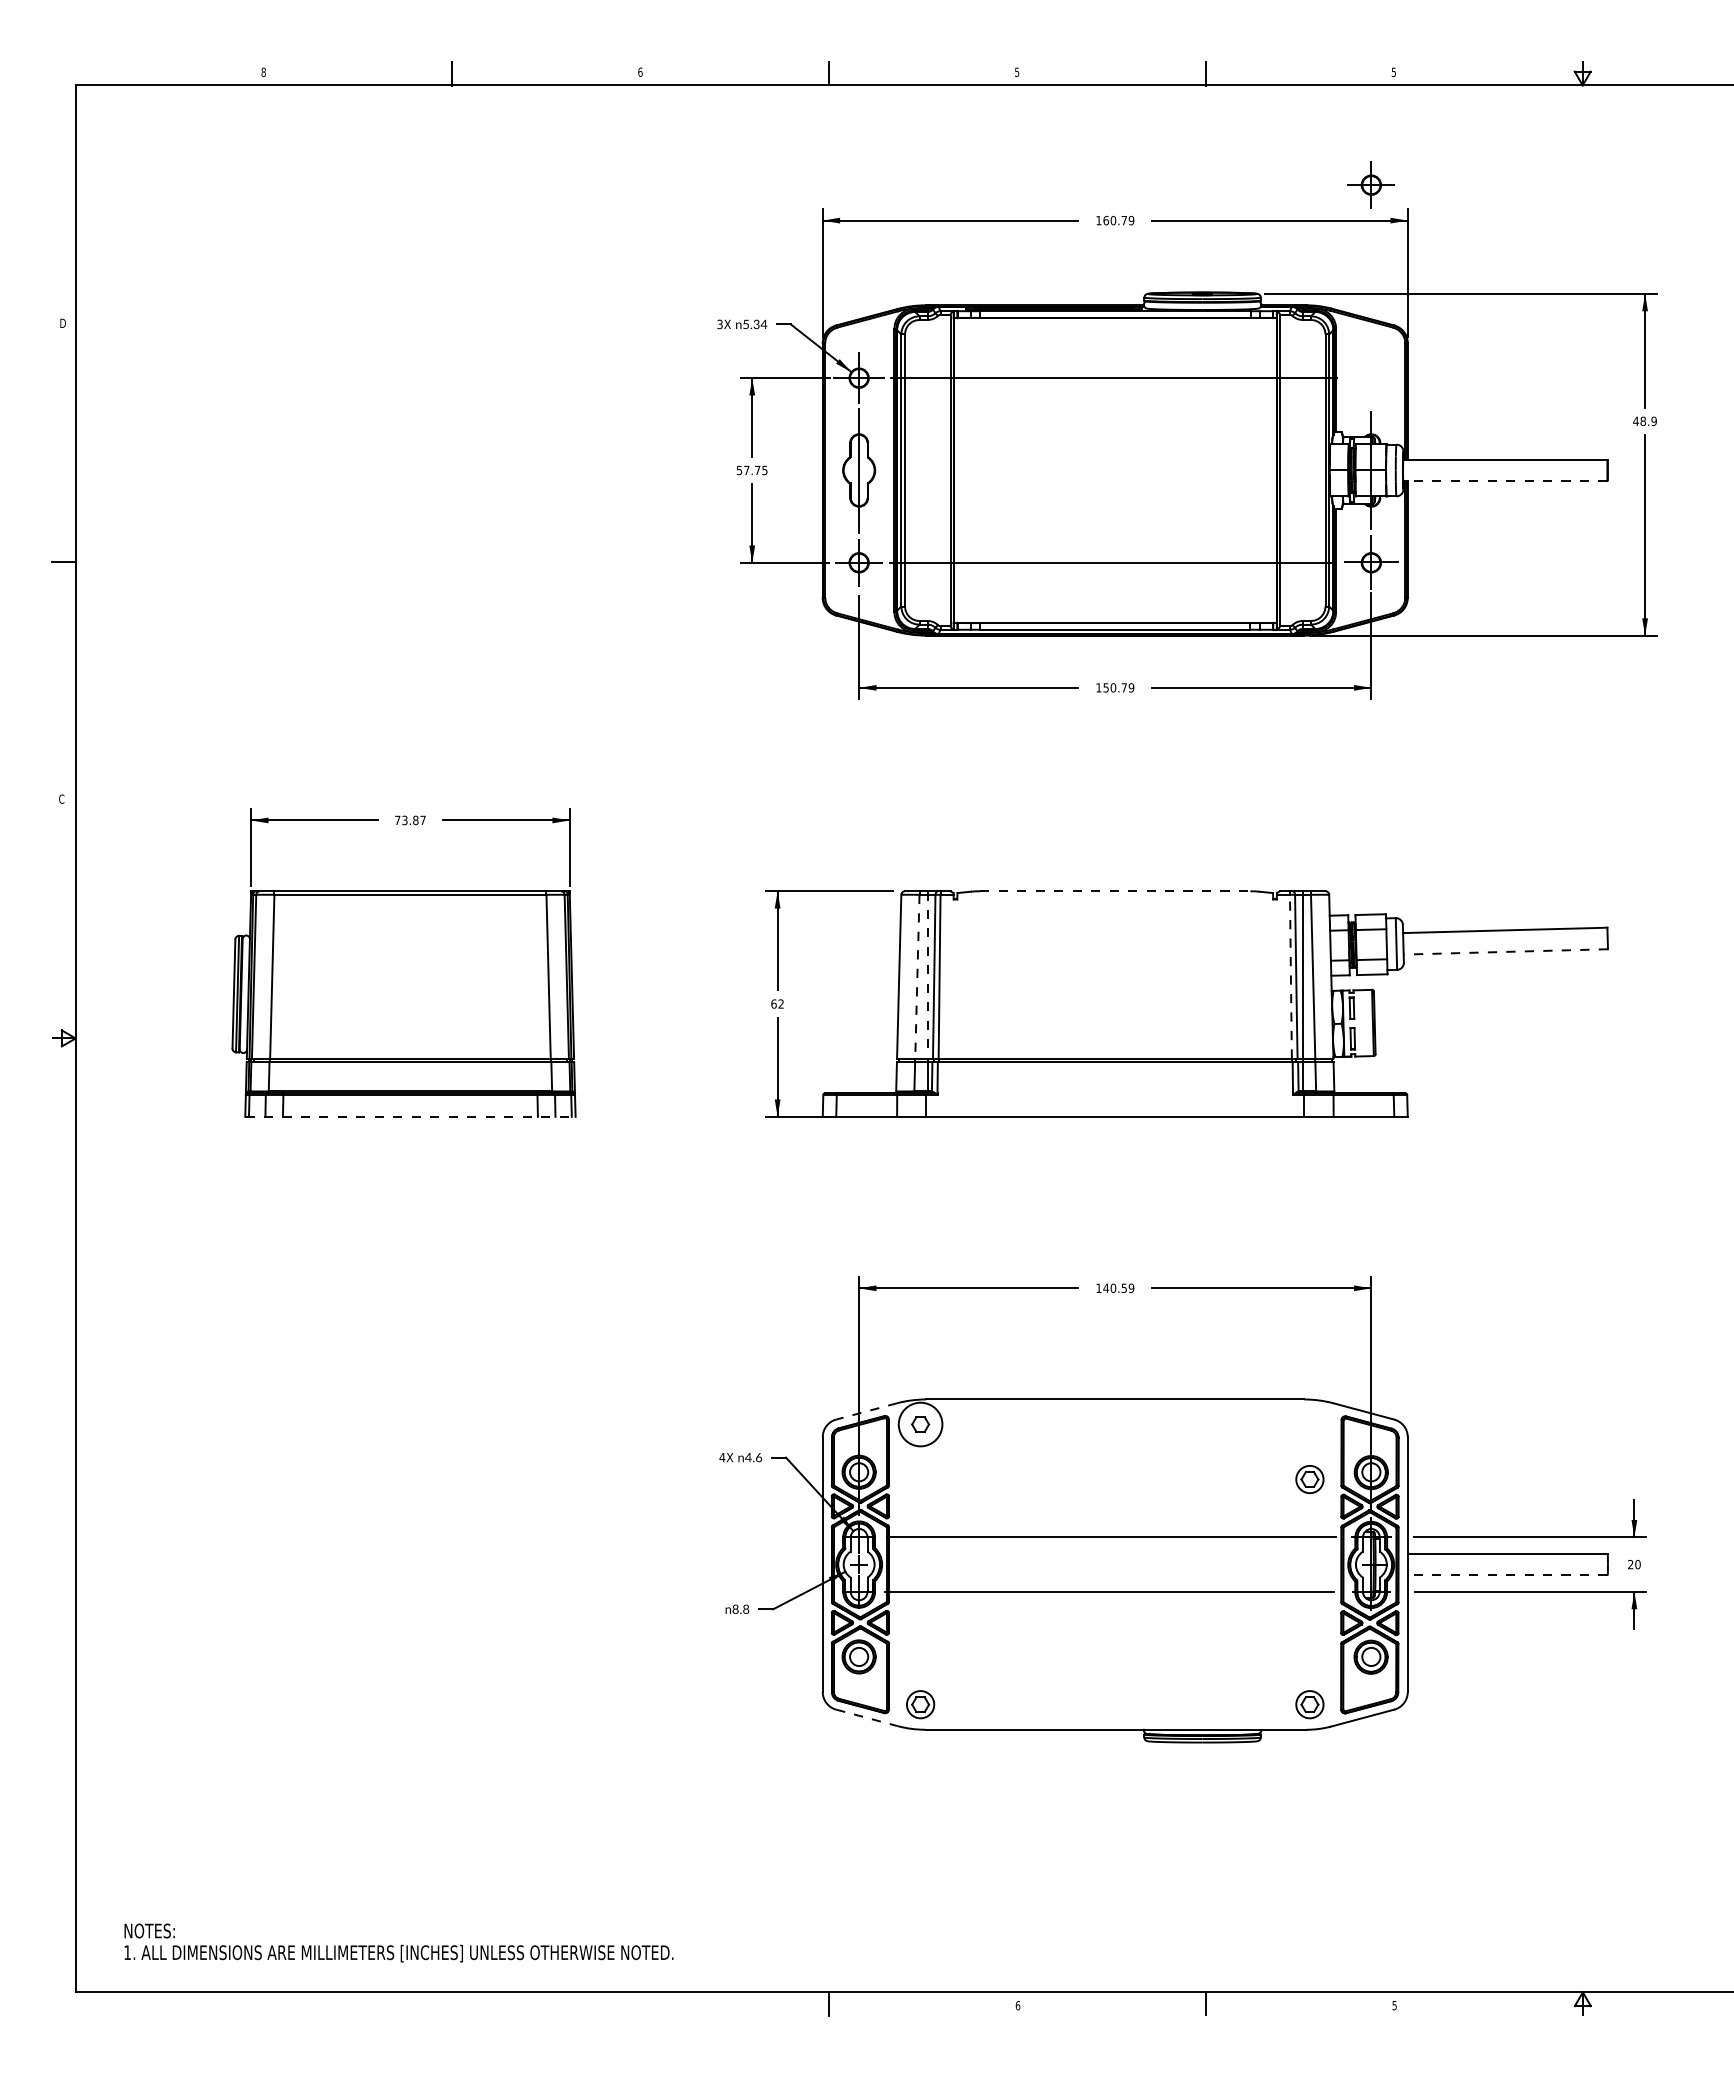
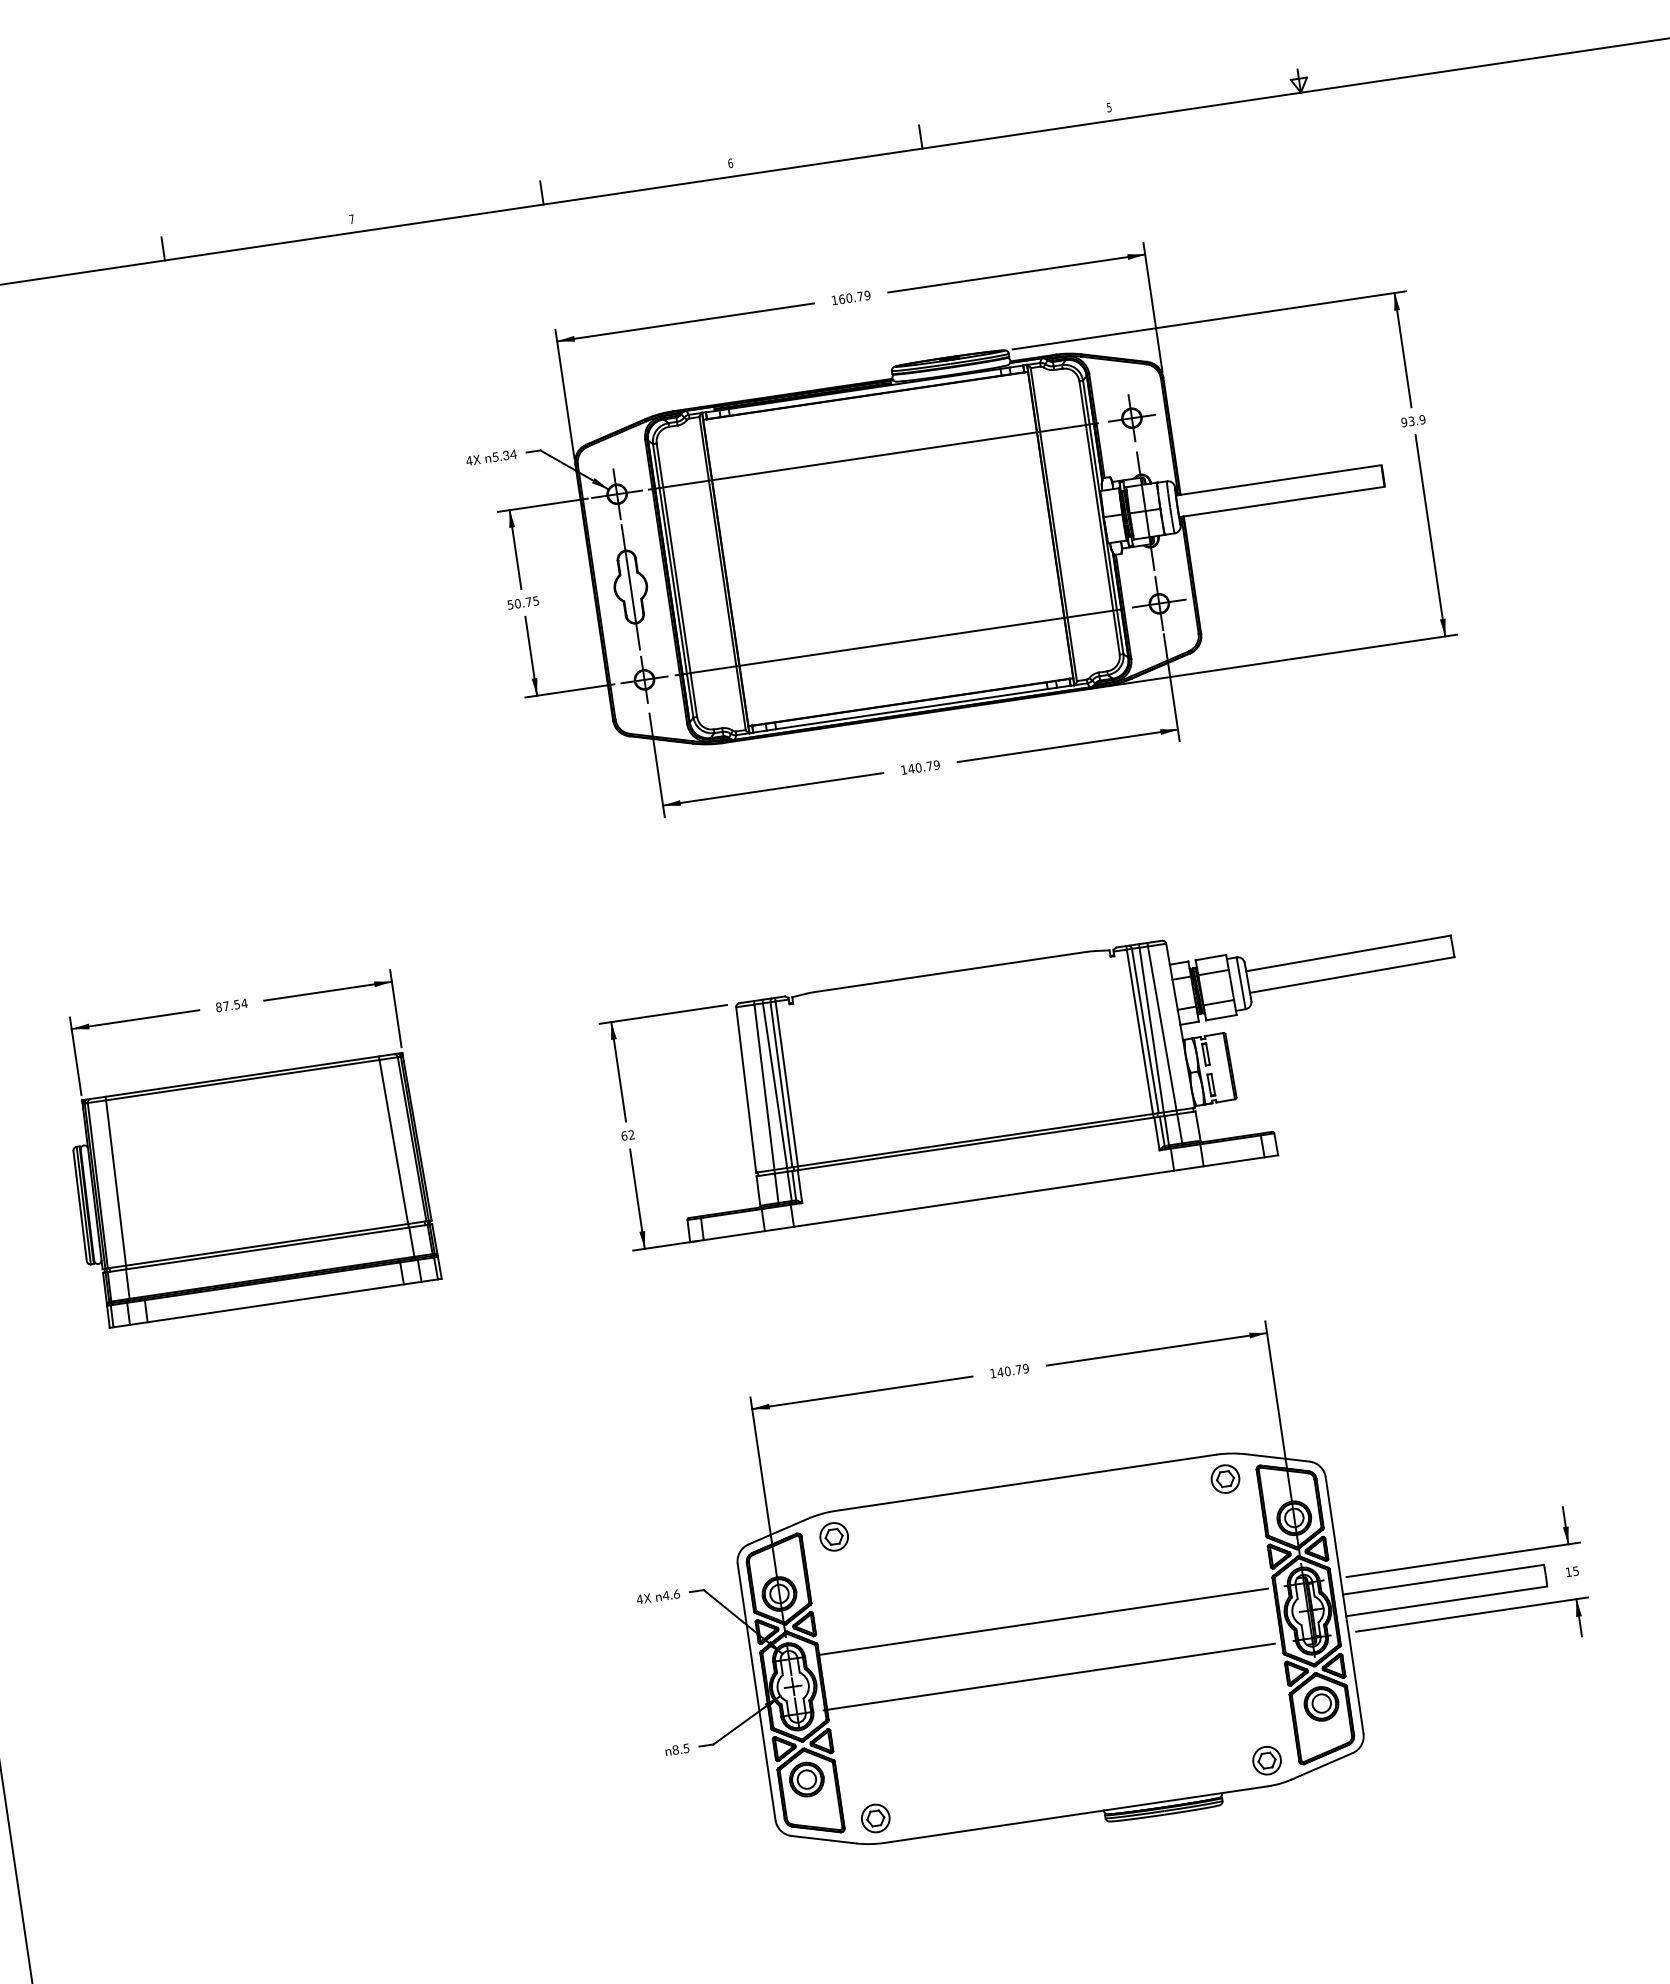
text: (640, 71) -> (351, 218), 6 -> 7
text: (1017, 71) -> (730, 162), 5 -> 6
part: (1370, 184) -> (1130, 417), moved
text: (719, 324) -> (468, 461), 3X -> 4X
text: (1639, 421) -> (1407, 422), 48.9 -> 93.9
text: (746, 470) -> (517, 603), 57.75 -> 50.75
line: (1504, 481) -> (1281, 502), dashed -> solid
text: (1106, 687) -> (911, 768), 150.79 -> 140.79
text: (410, 820) -> (231, 1005), 73.87 -> 87.54
line: (1115, 891) -> (950, 972), dashed -> solid
line: (1505, 951) -> (1351, 974), dashed -> solid
line: (917, 976) -> (764, 1087), dashed -> solid
line: (927, 976) -> (774, 1085), dashed -> solid
line: (1290, 976) -> (1139, 1031), dashed -> solid
line: (410, 1116) -> (275, 1302), dashed -> solid
text: (1123, 1287) -> (1017, 1369), 140.59 -> 140.79
line: (866, 1411) -> (777, 1531), dashed -> solid
circle: (920, 1424) -> (834, 1536), size x0.62
part: (1309, 1479) -> (1225, 1479), moved
text: (1634, 1564) -> (1572, 1571), 20 -> 15
line: (1507, 1575) -> (1446, 1601), dashed -> solid
text: (746, 1608) -> (686, 1747), 8.8 -> 8.5
line: (866, 1717) -> (823, 1839), dashed -> solid

